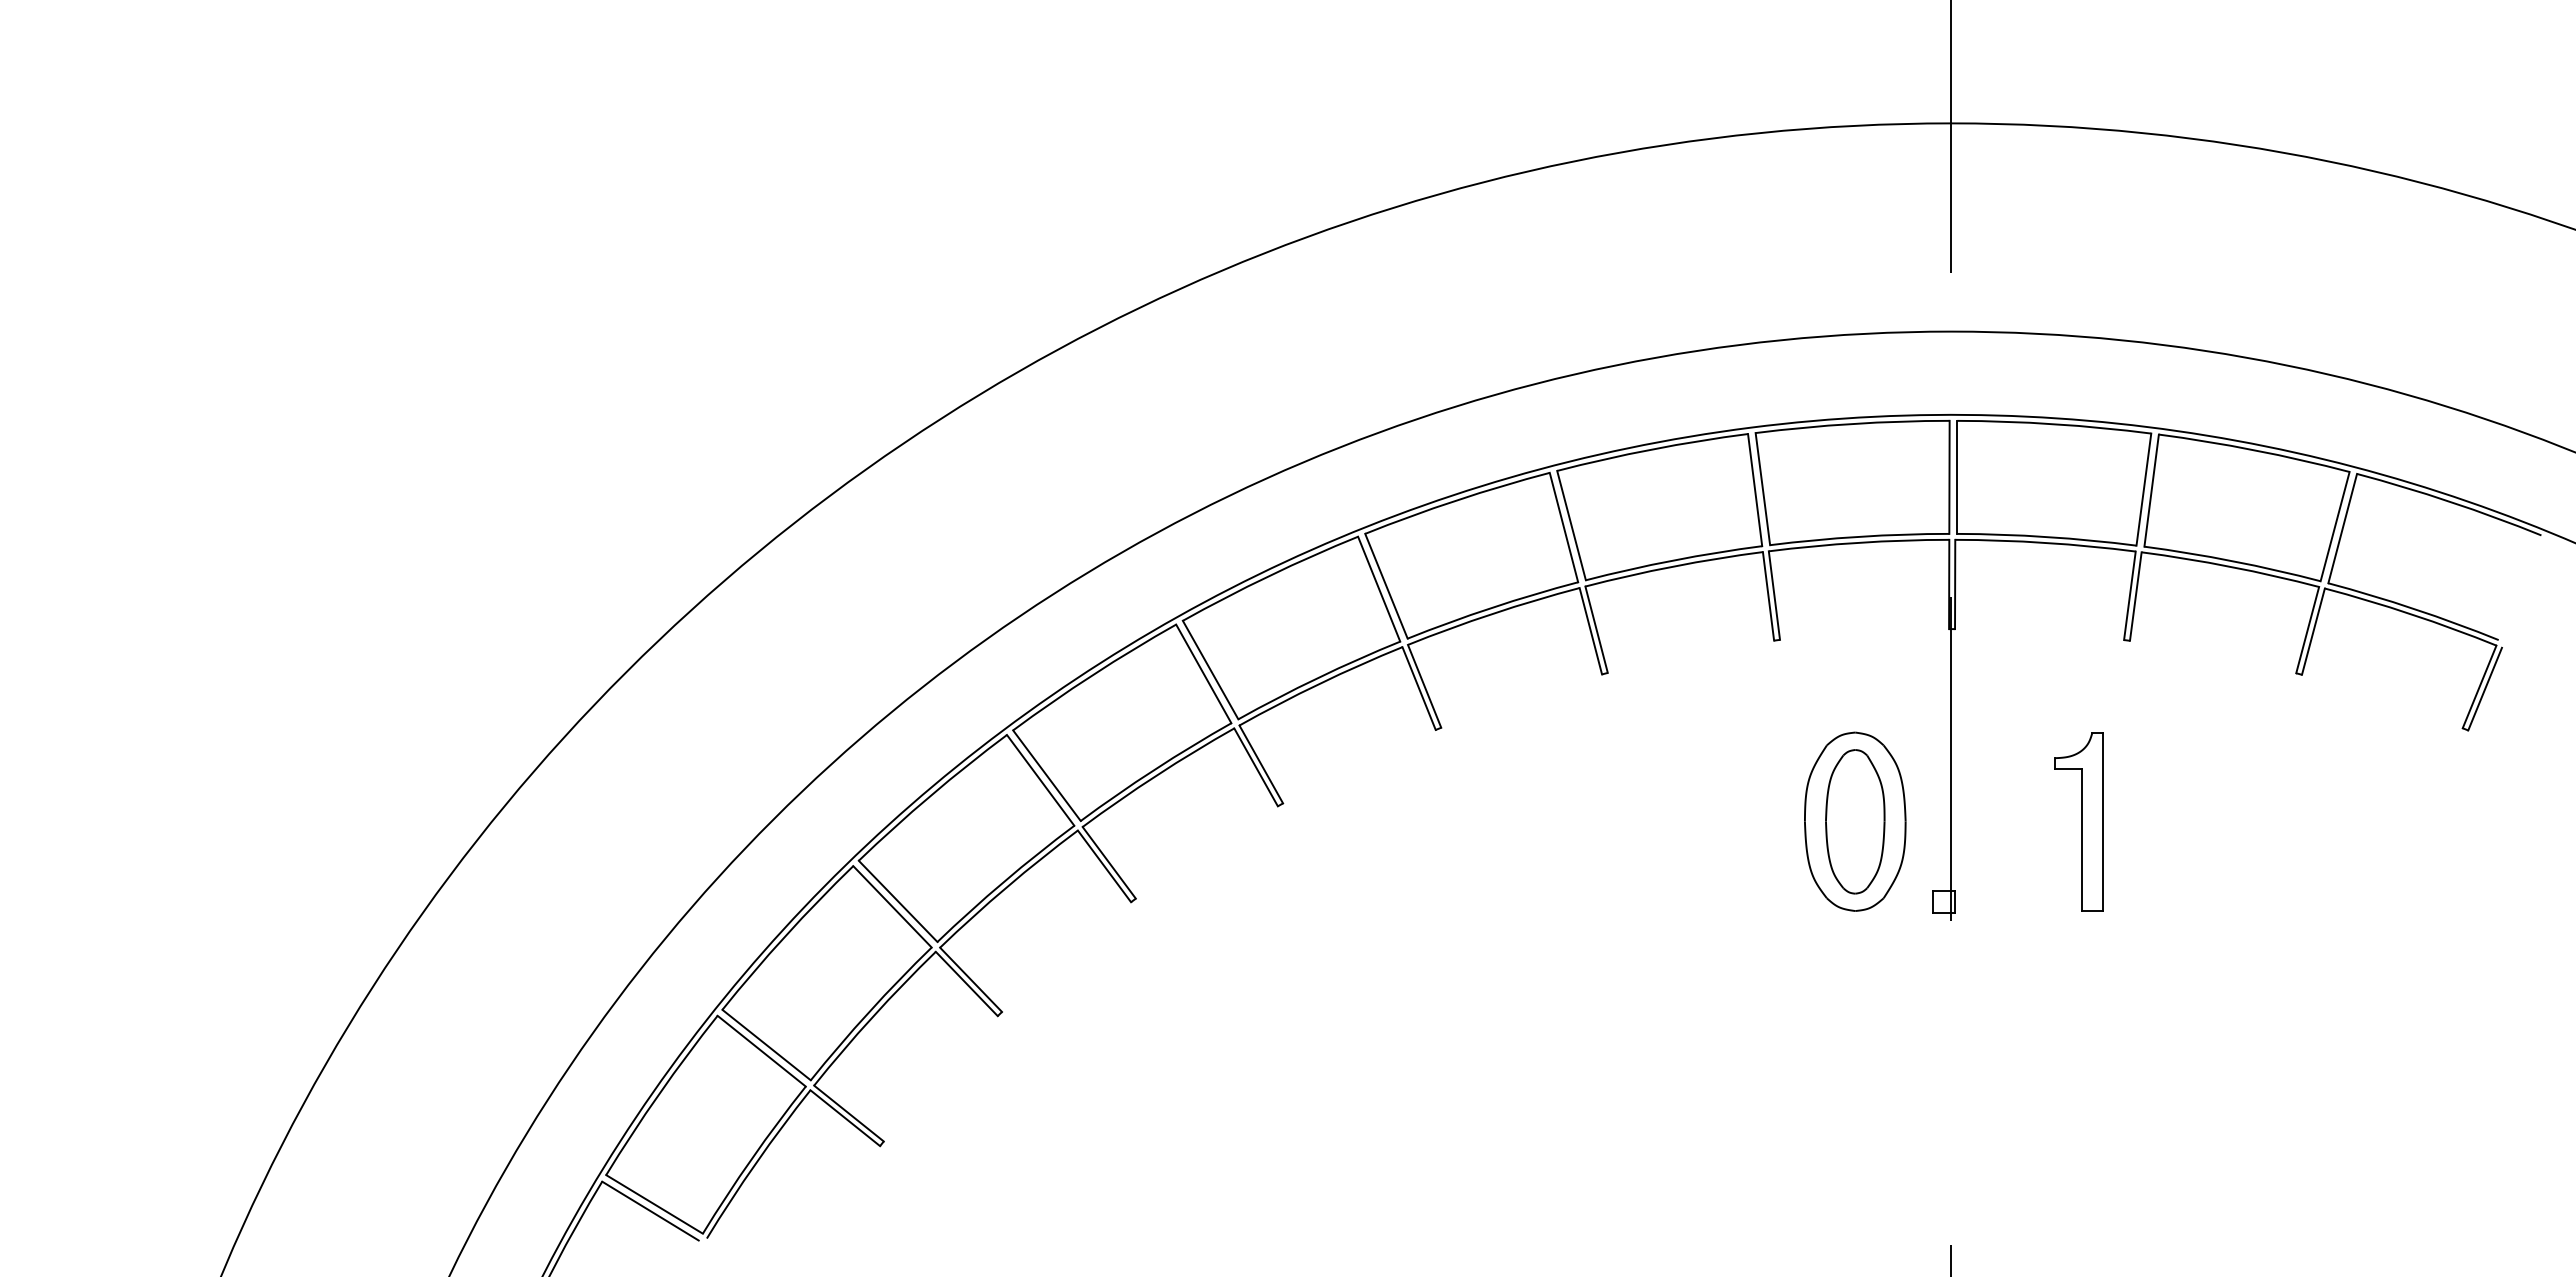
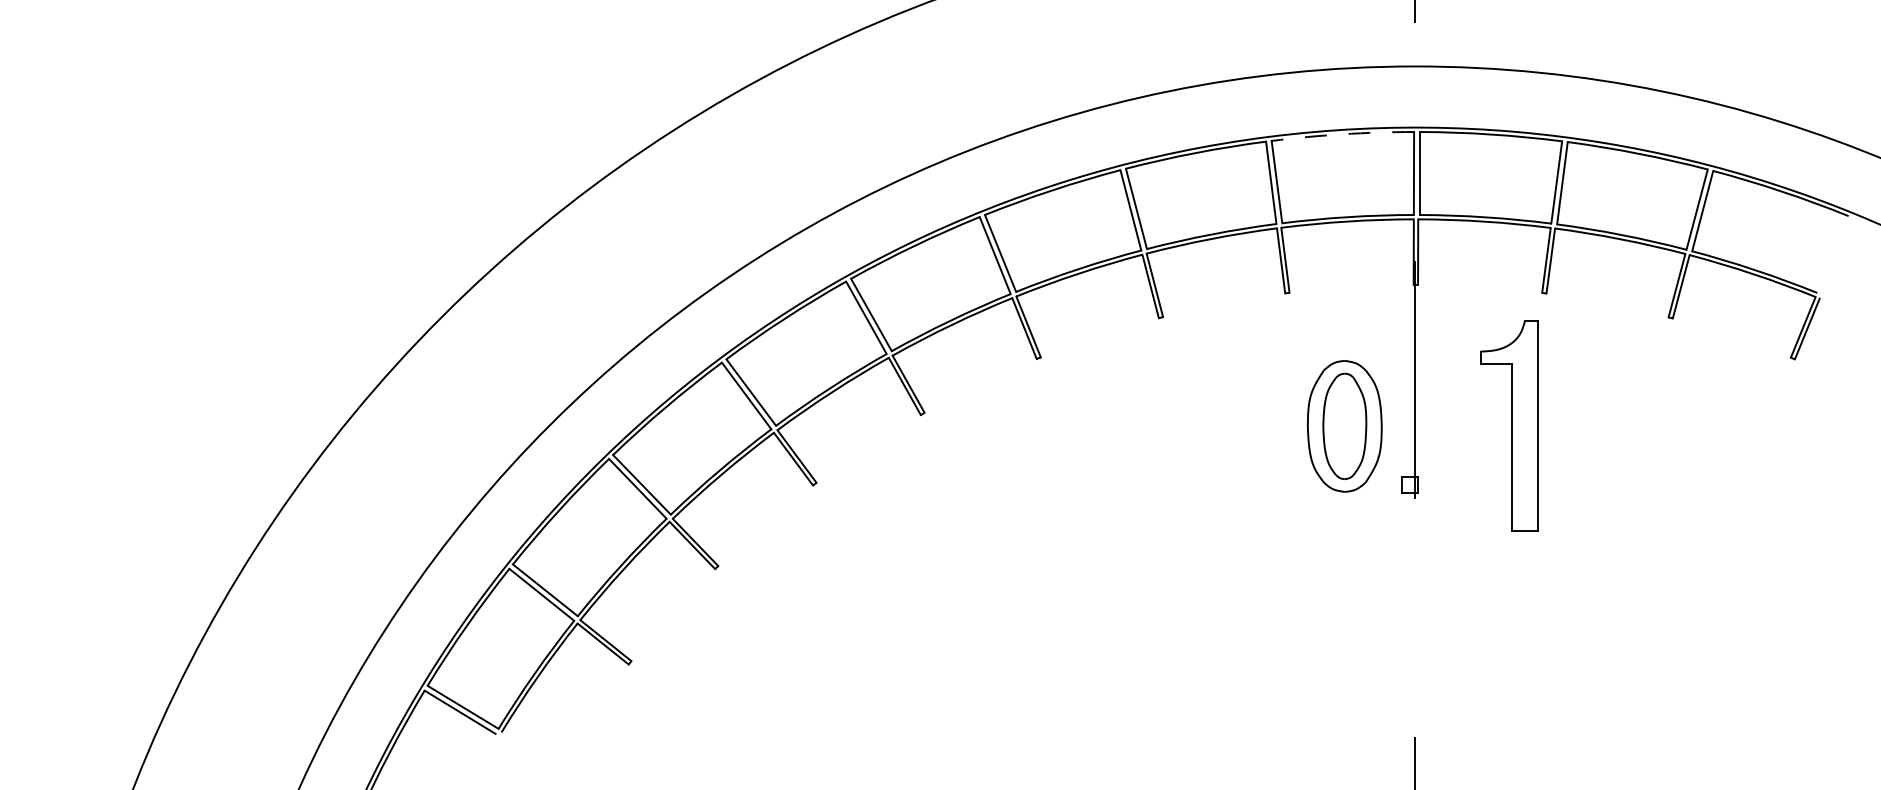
arc: (1852, 423) -> (1342, 133), solid -> dashed
part: (2078, 821) -> (1508, 426), size x1.6

